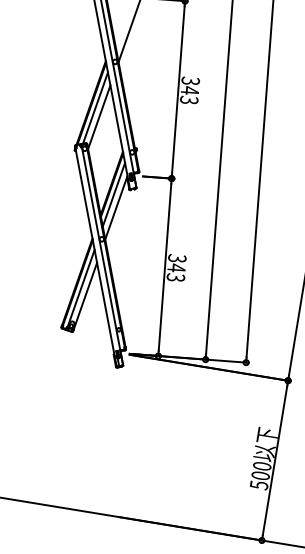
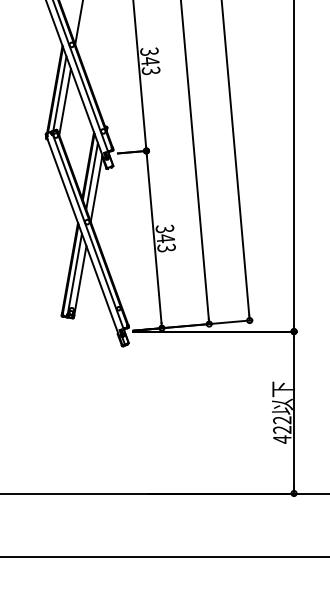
text: (260, 475) -> (282, 429), 500 -> 422

